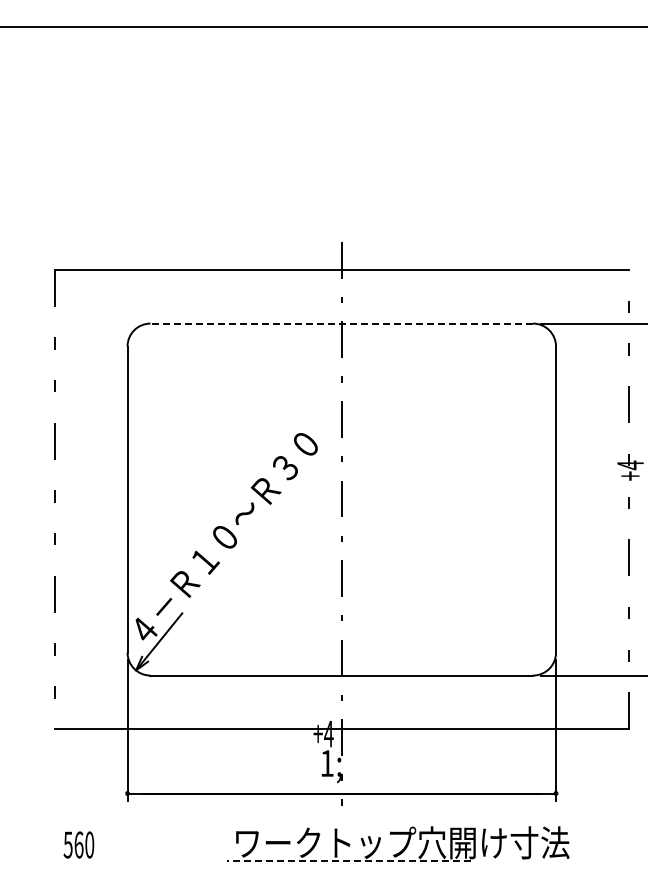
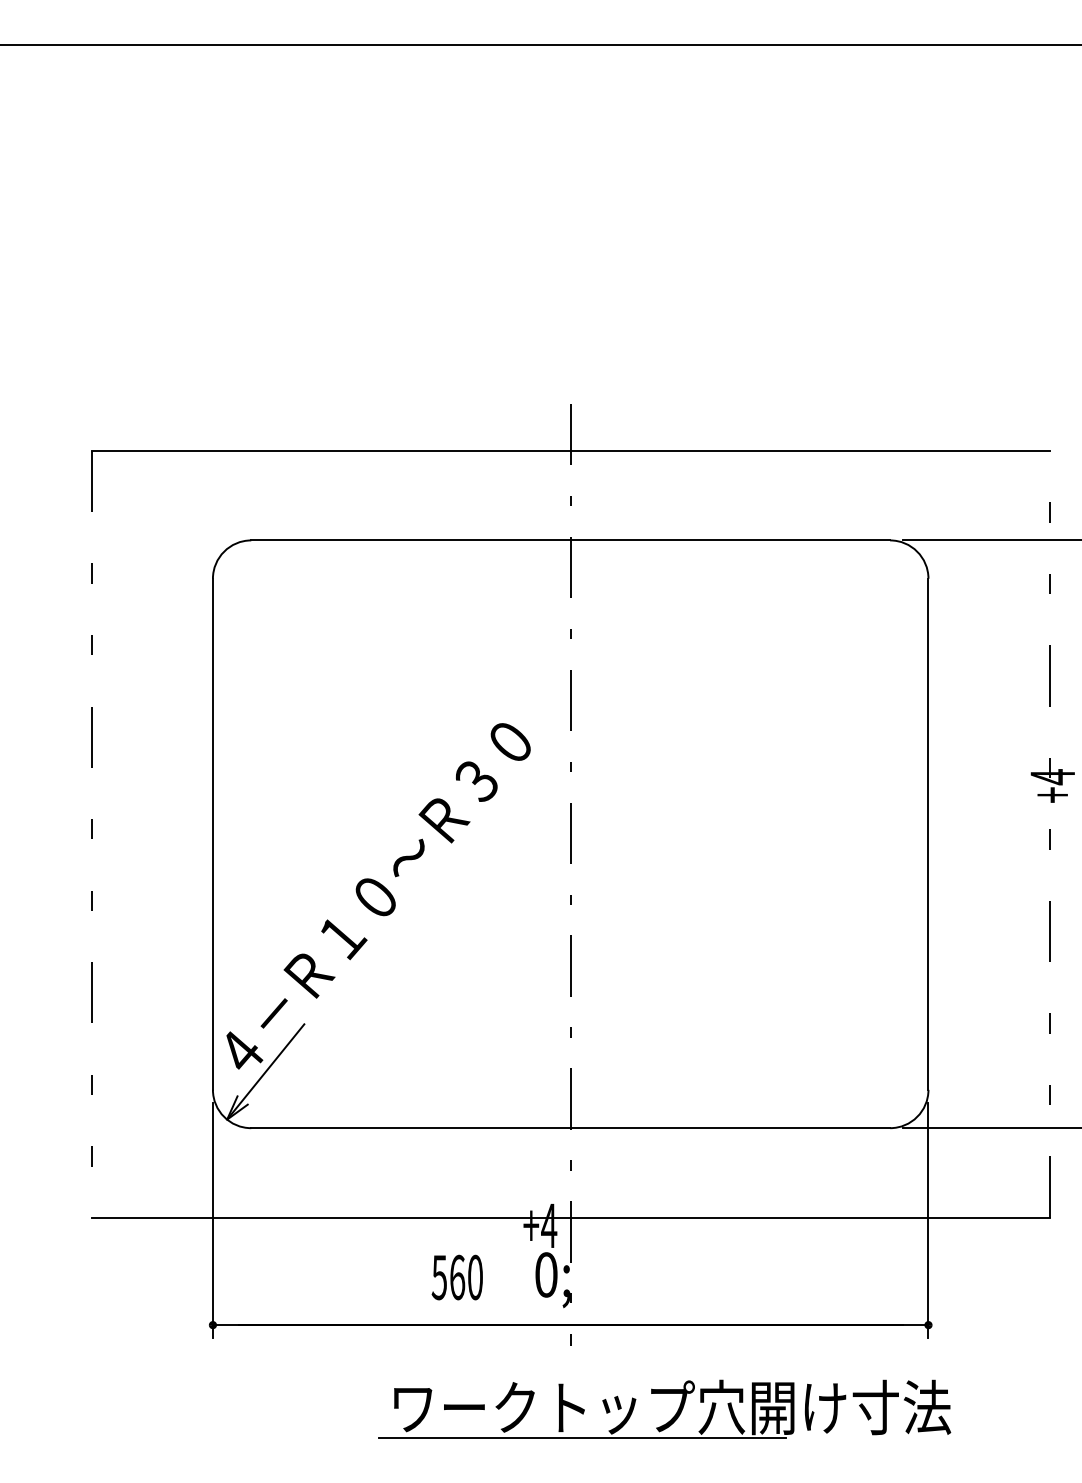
line: (341, 323) -> (570, 540), dashed -> solid
text: (326, 763) -> (545, 1275), 1; -> 0;
text: (78, 844) -> (456, 1276), moved
line: (348, 861) -> (581, 1438), dashed -> solid

